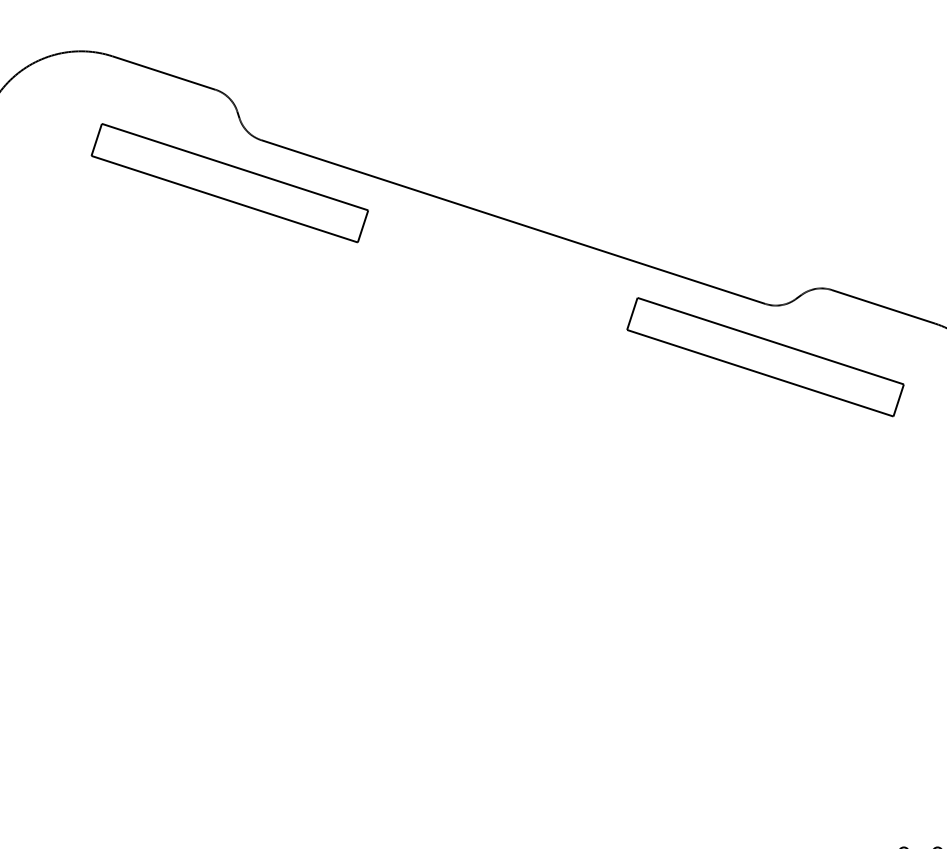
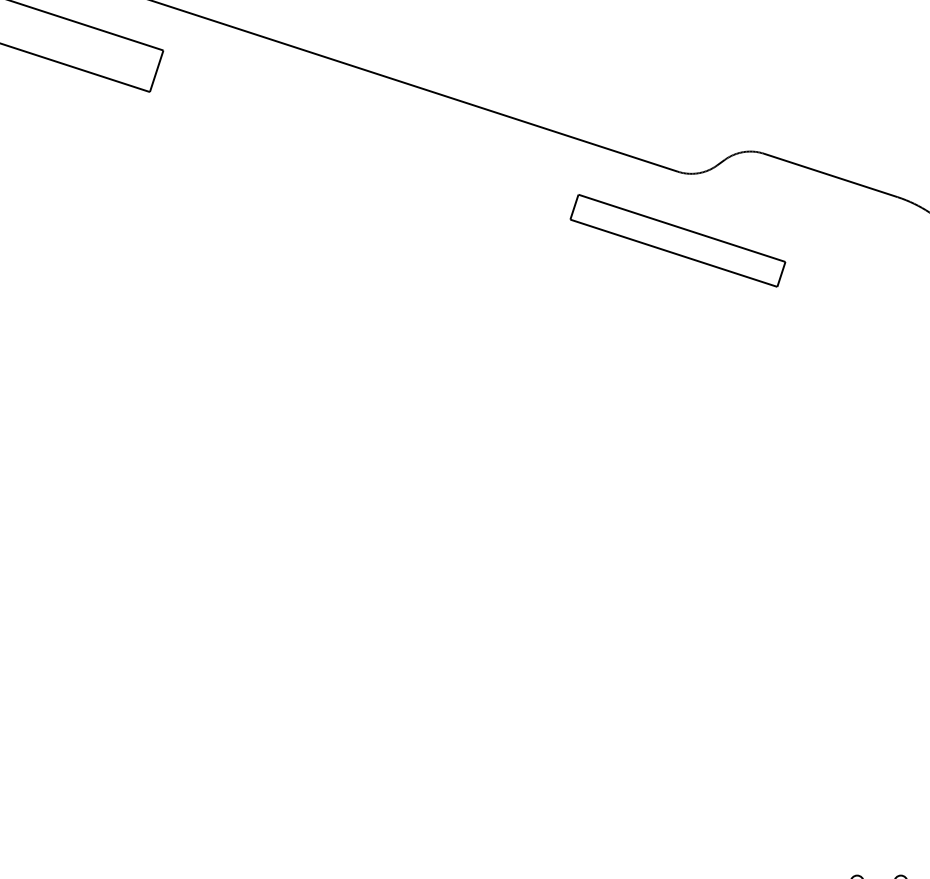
part: (765, 357) -> (677, 241), size x0.6

